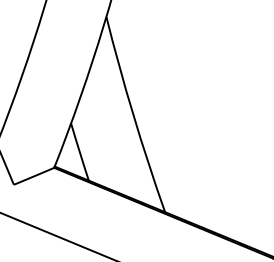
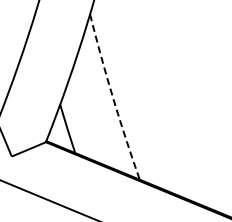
arc: (134, 115) -> (113, 97), solid -> dashed

